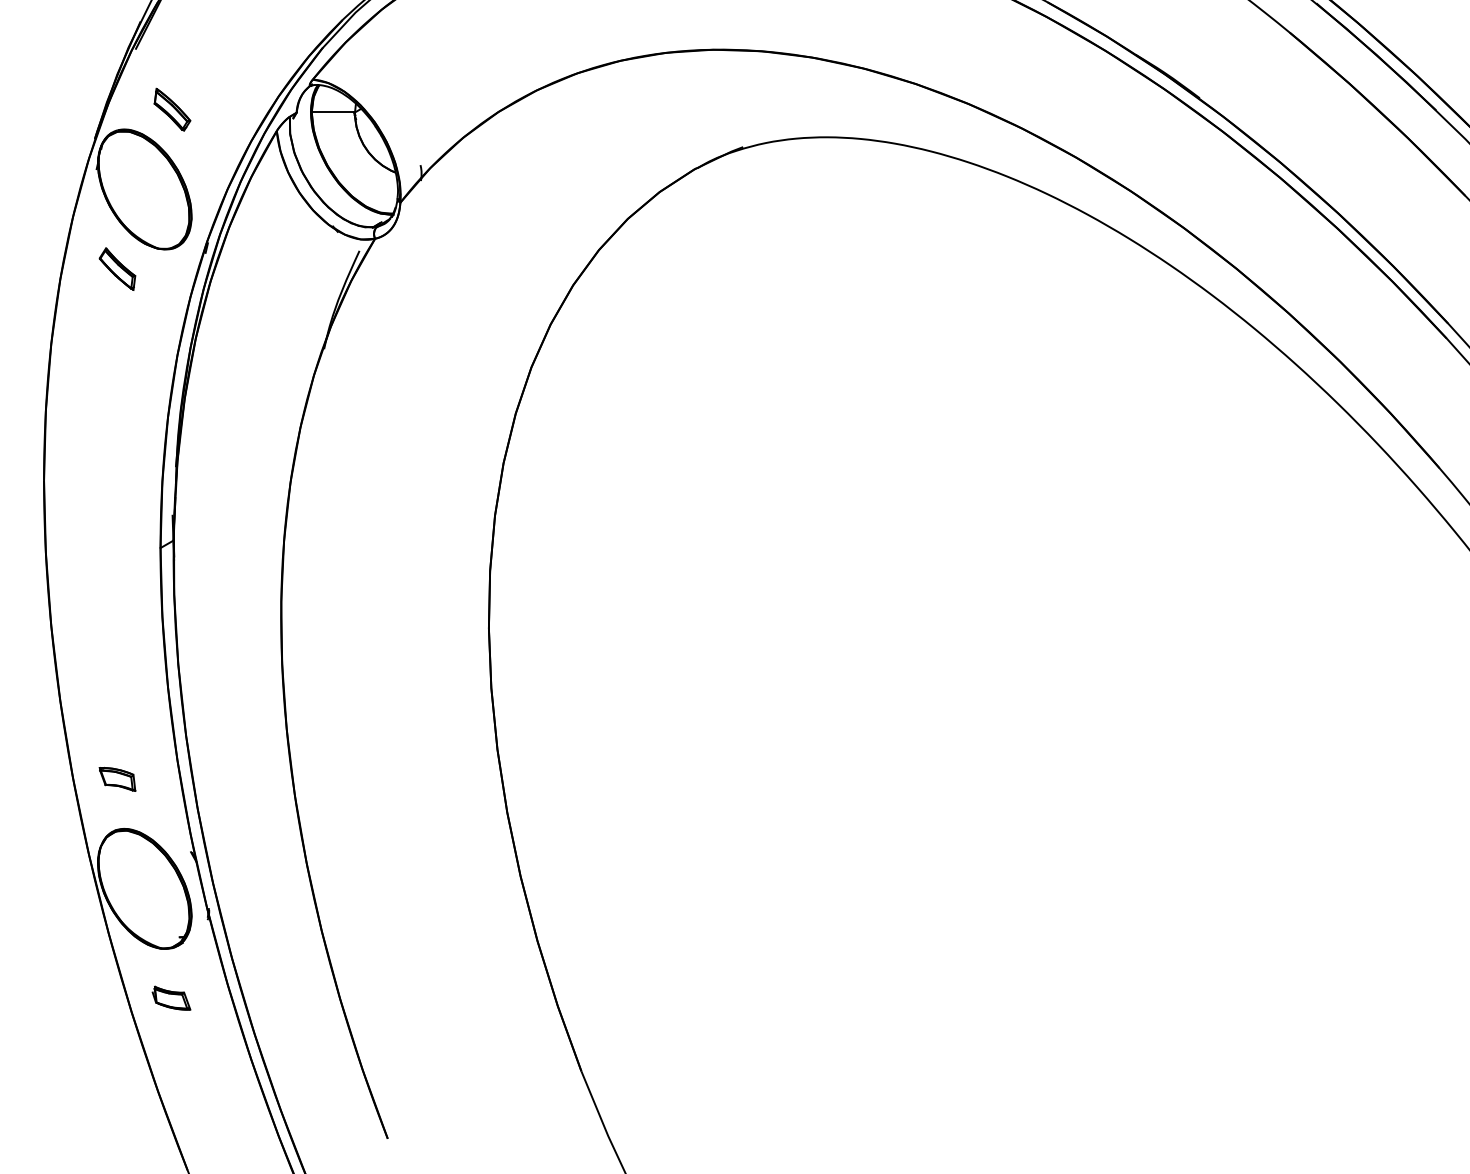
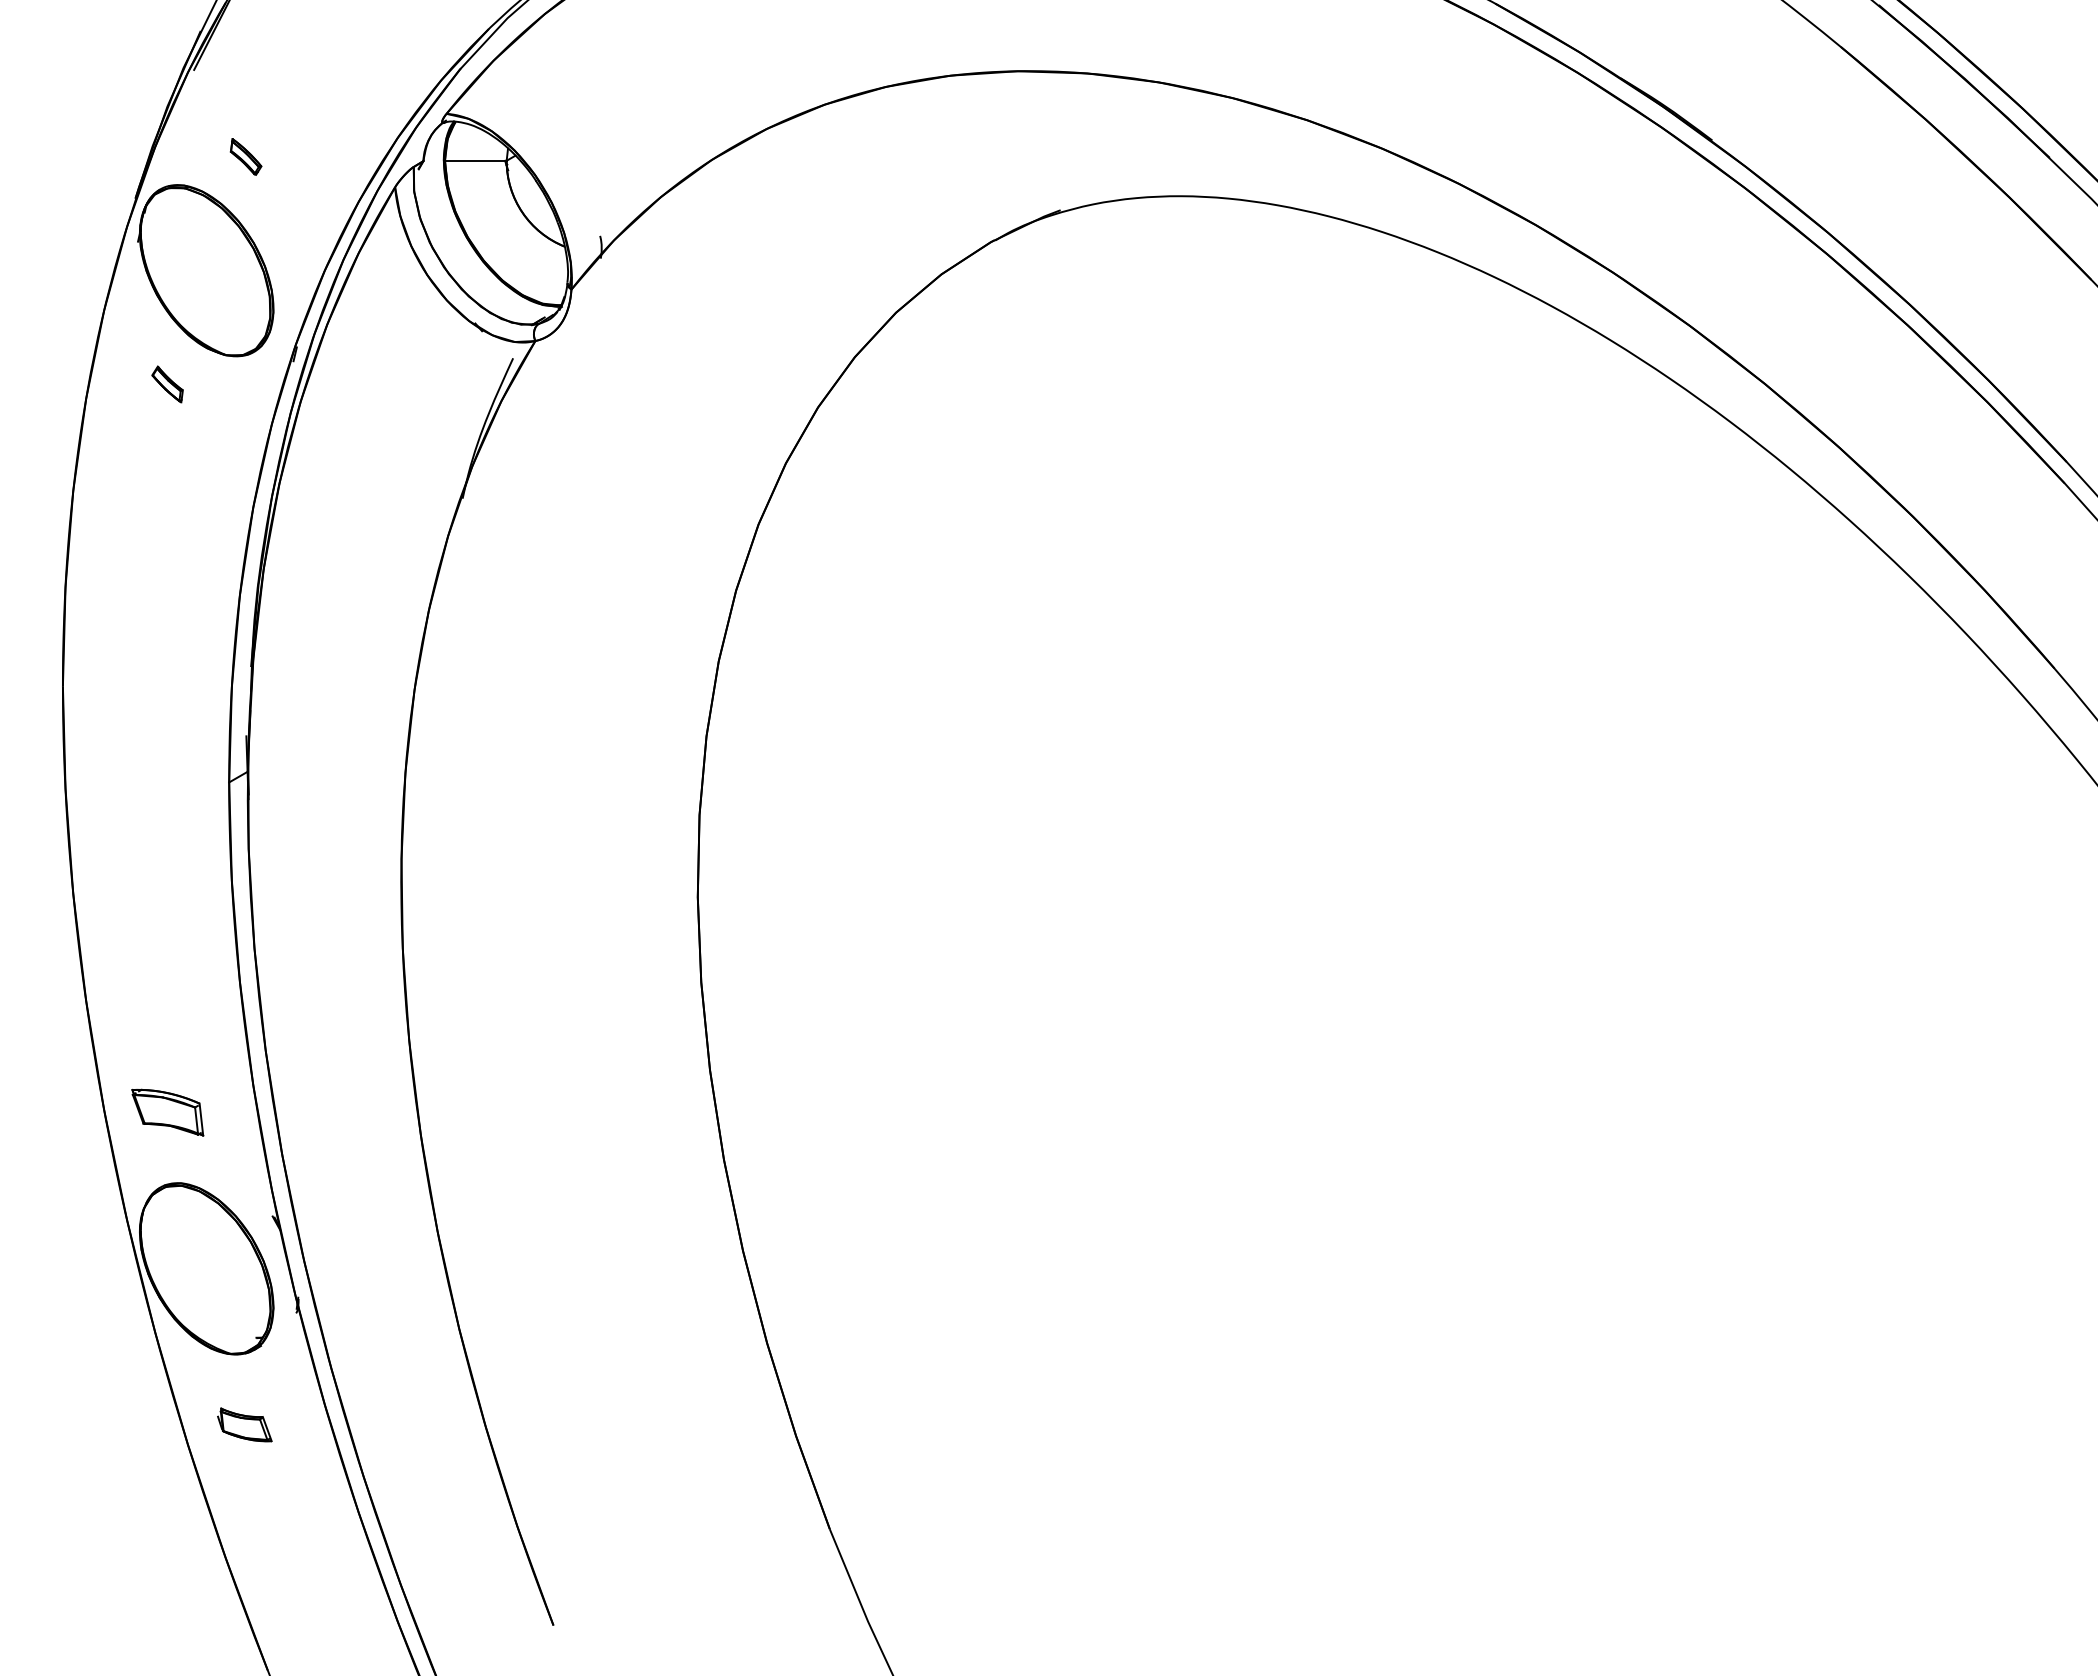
part: (171, 109) -> (245, 156), size x0.6
part: (117, 269) -> (167, 384), size x0.6
part: (117, 779) -> (167, 1112), size x1.4

